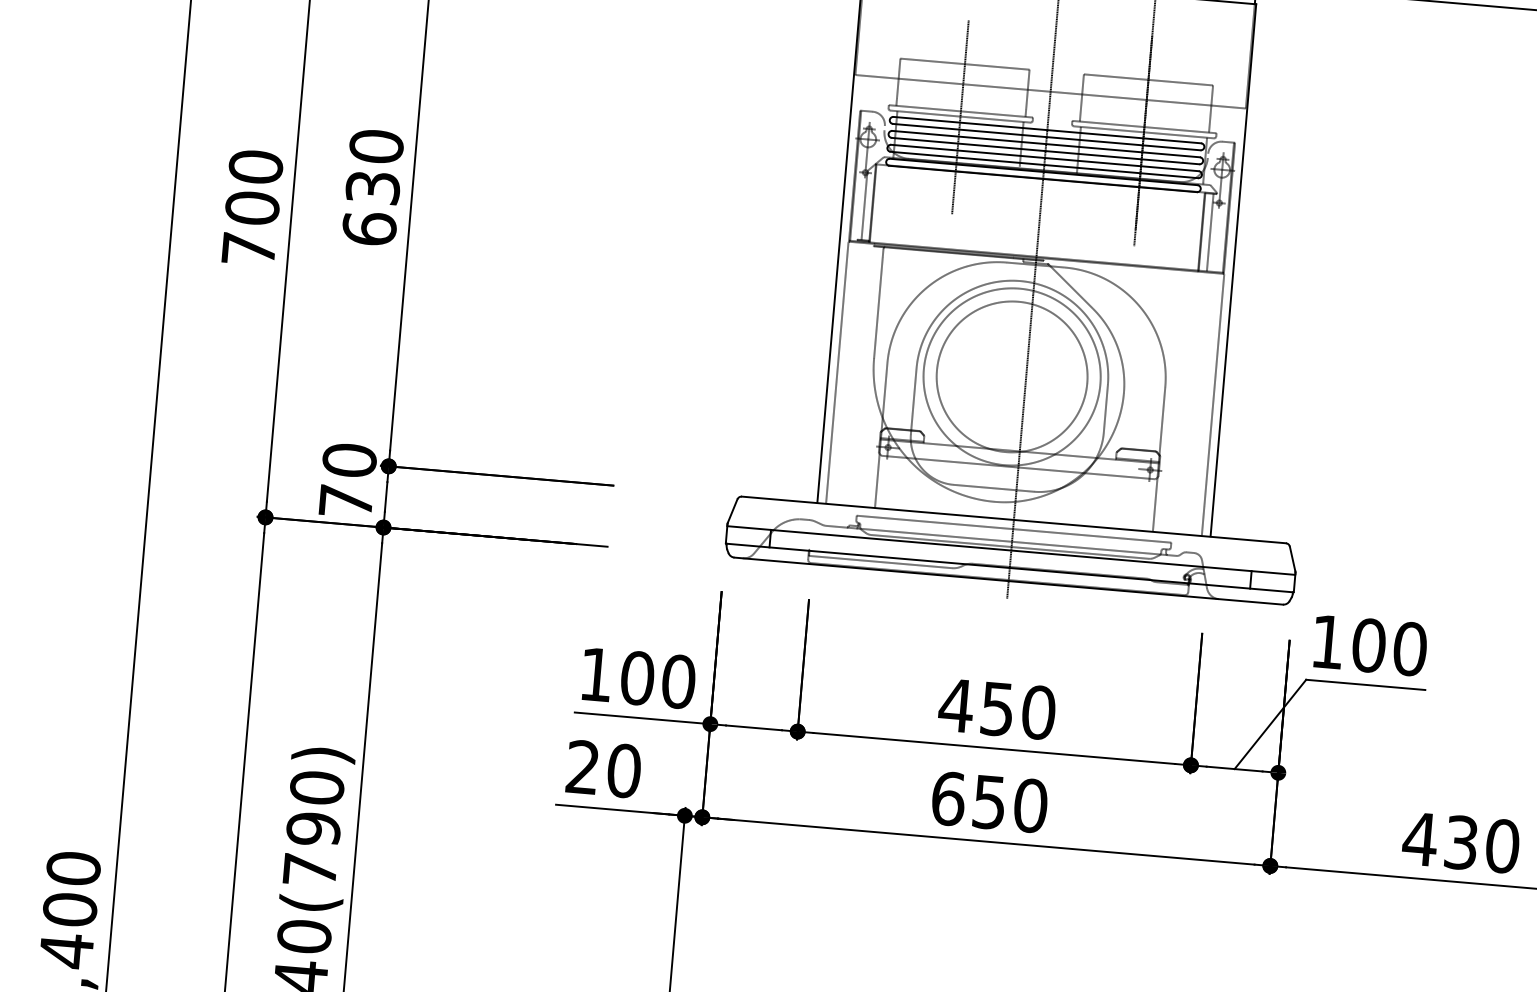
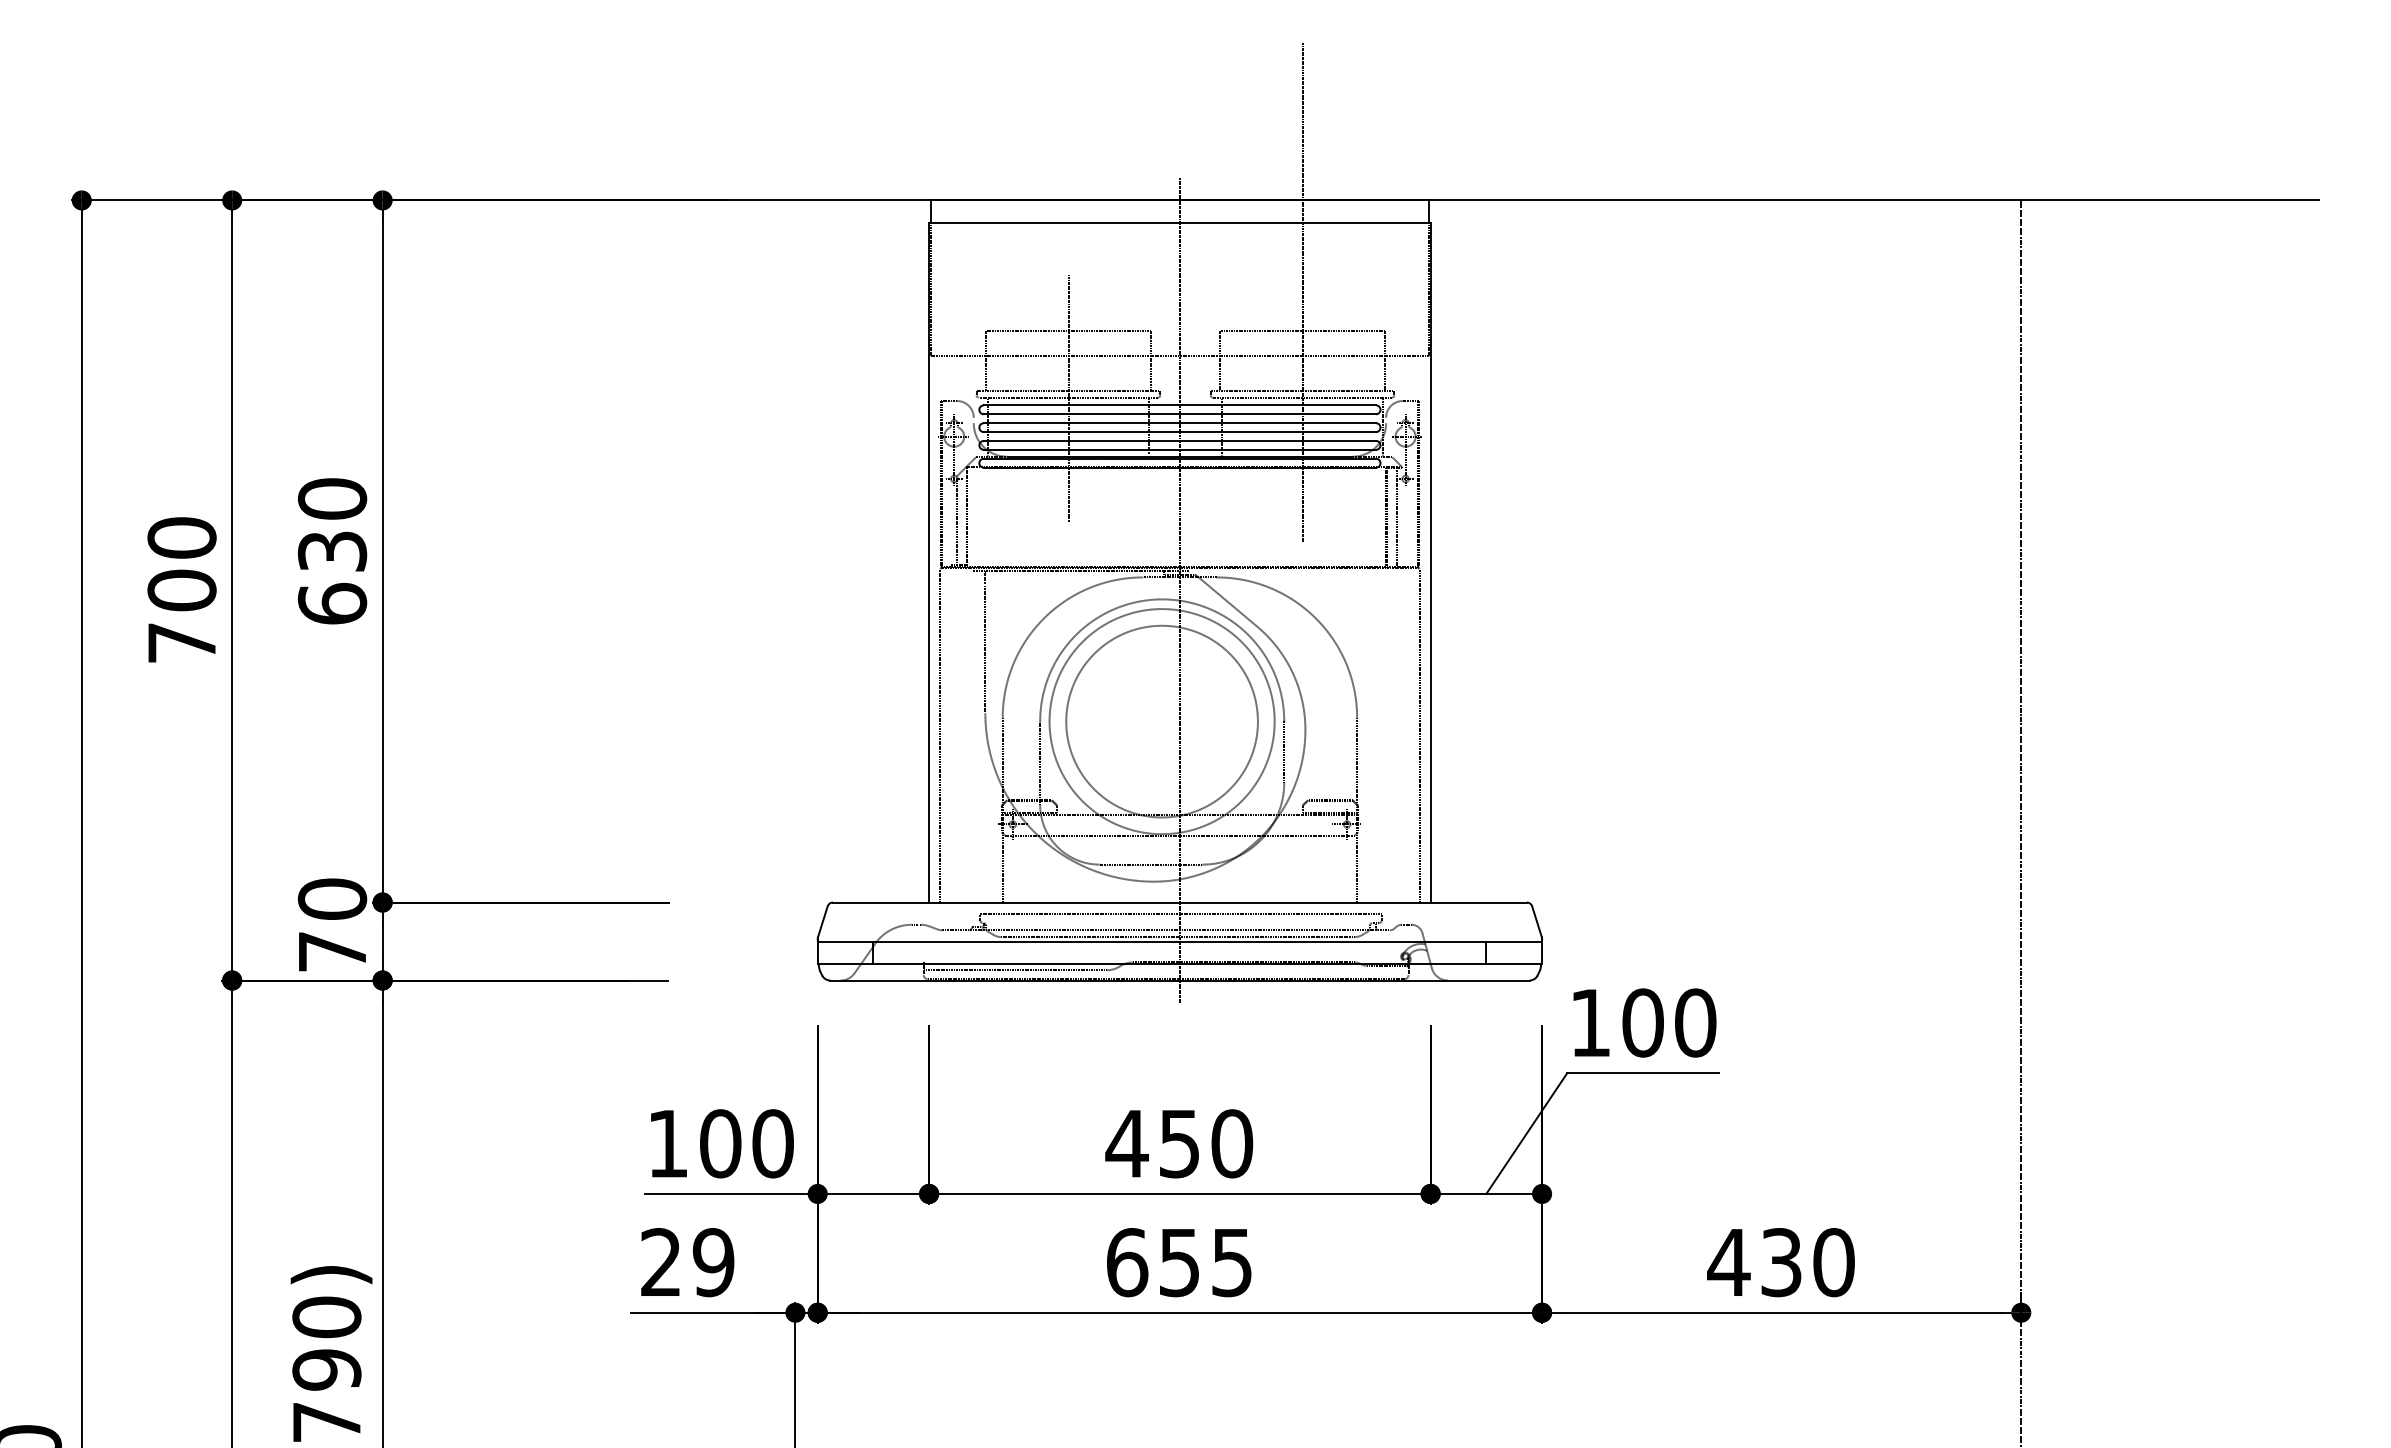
text: (624, 770) -> (713, 1262), 20 -> 29
text: (1030, 805) -> (1232, 1262), 650 -> 655

